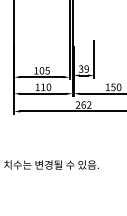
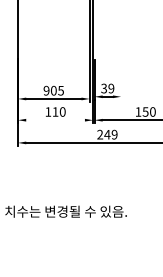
line: (94, 58) -> (121, 75), removed
text: (36, 70) -> (46, 90), 105 -> 905
line: (43, 93) -> (55, 120), removed
text: (86, 104) -> (110, 134), 262 -> 249

